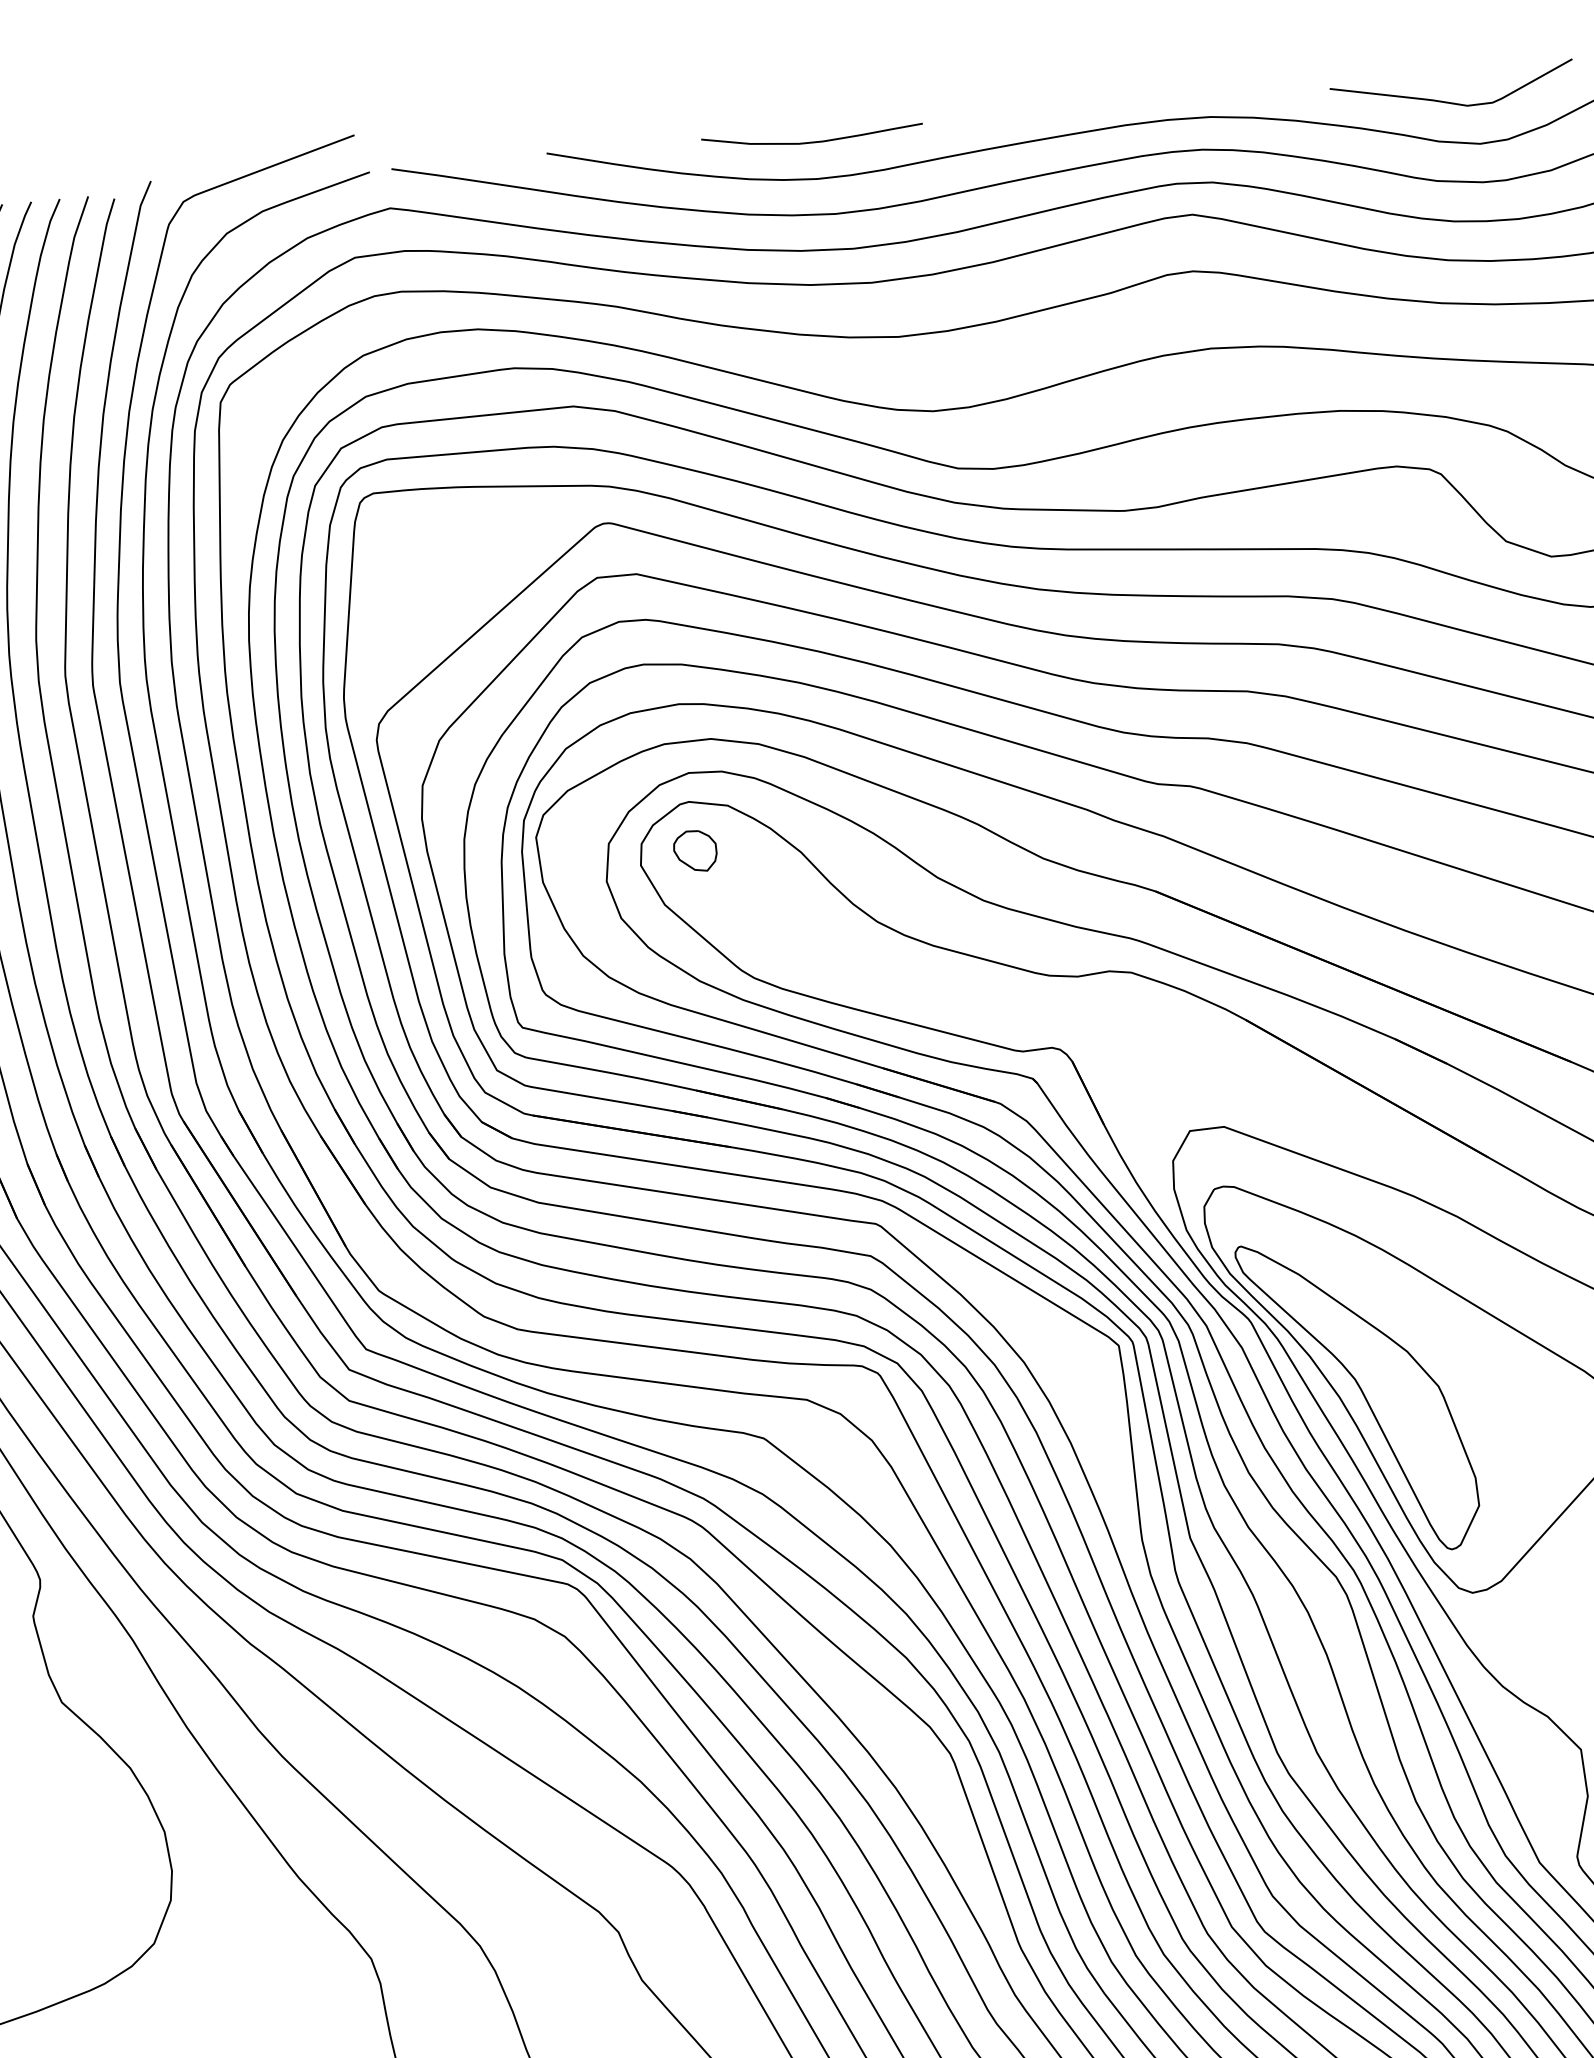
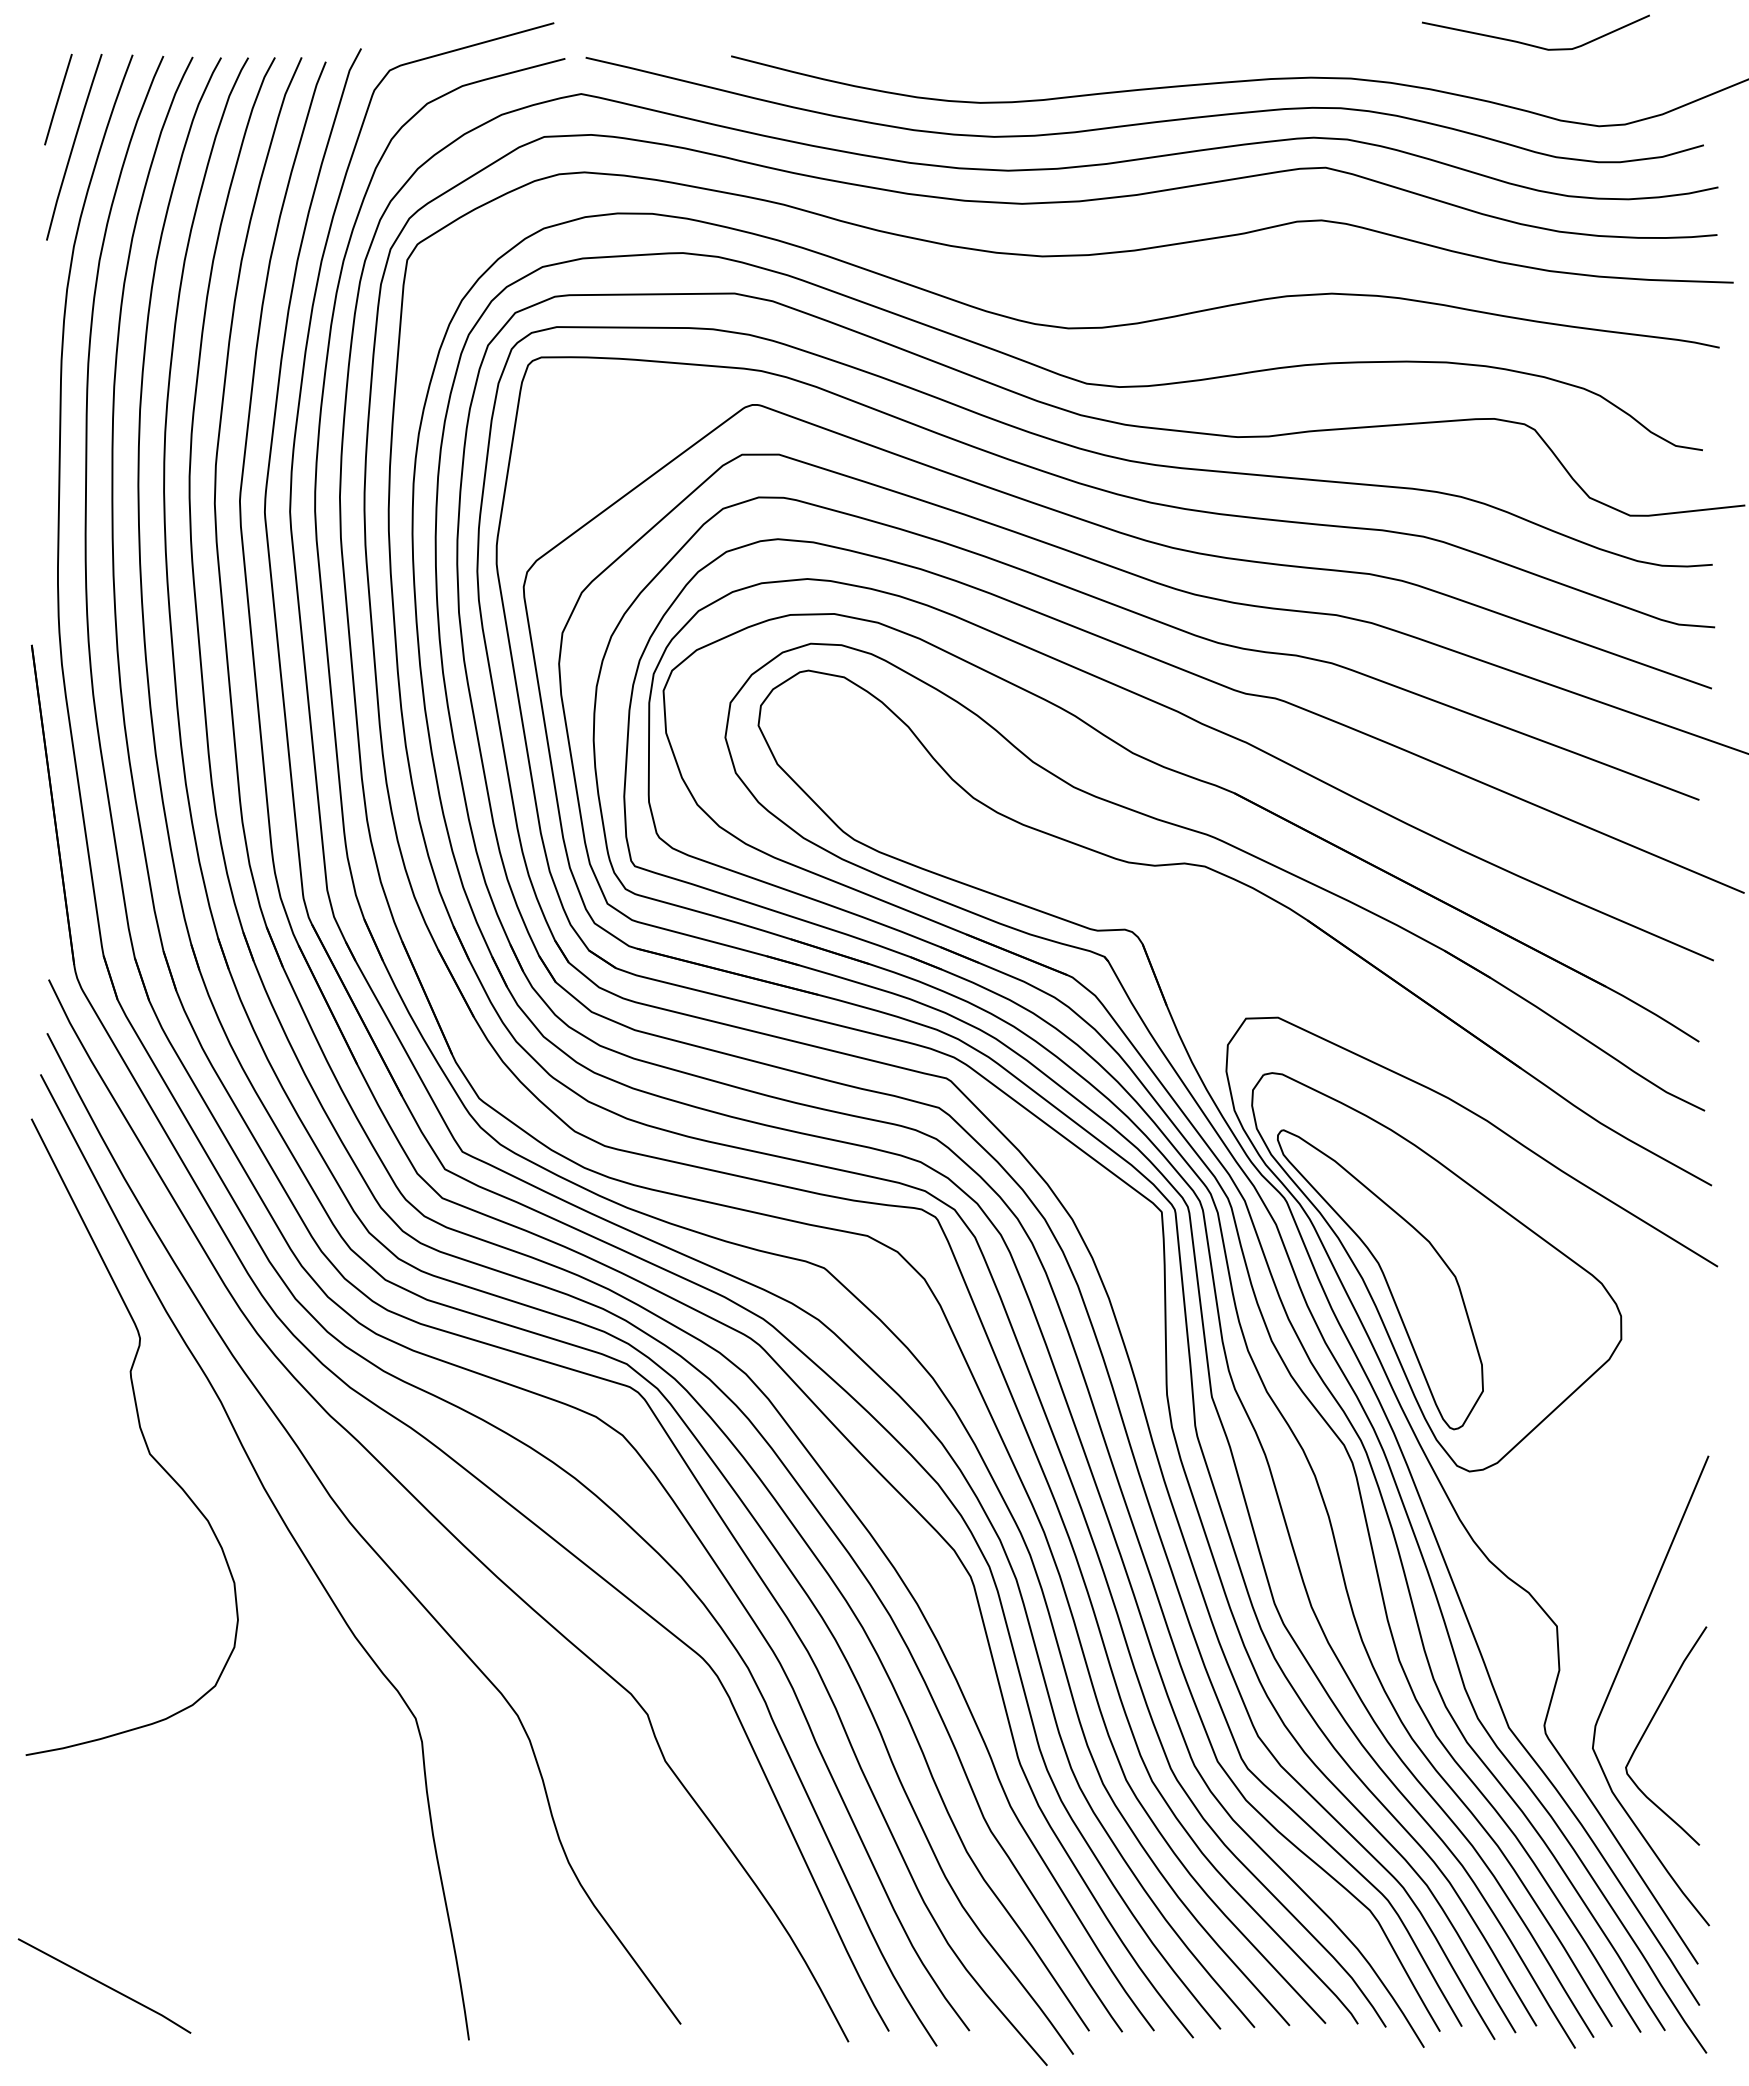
curve: (1449, 101) -> (1532, 44), moved
curve: (812, 141) -> (979, 67), removed
part: (694, 850) -> (809, 716), removed

